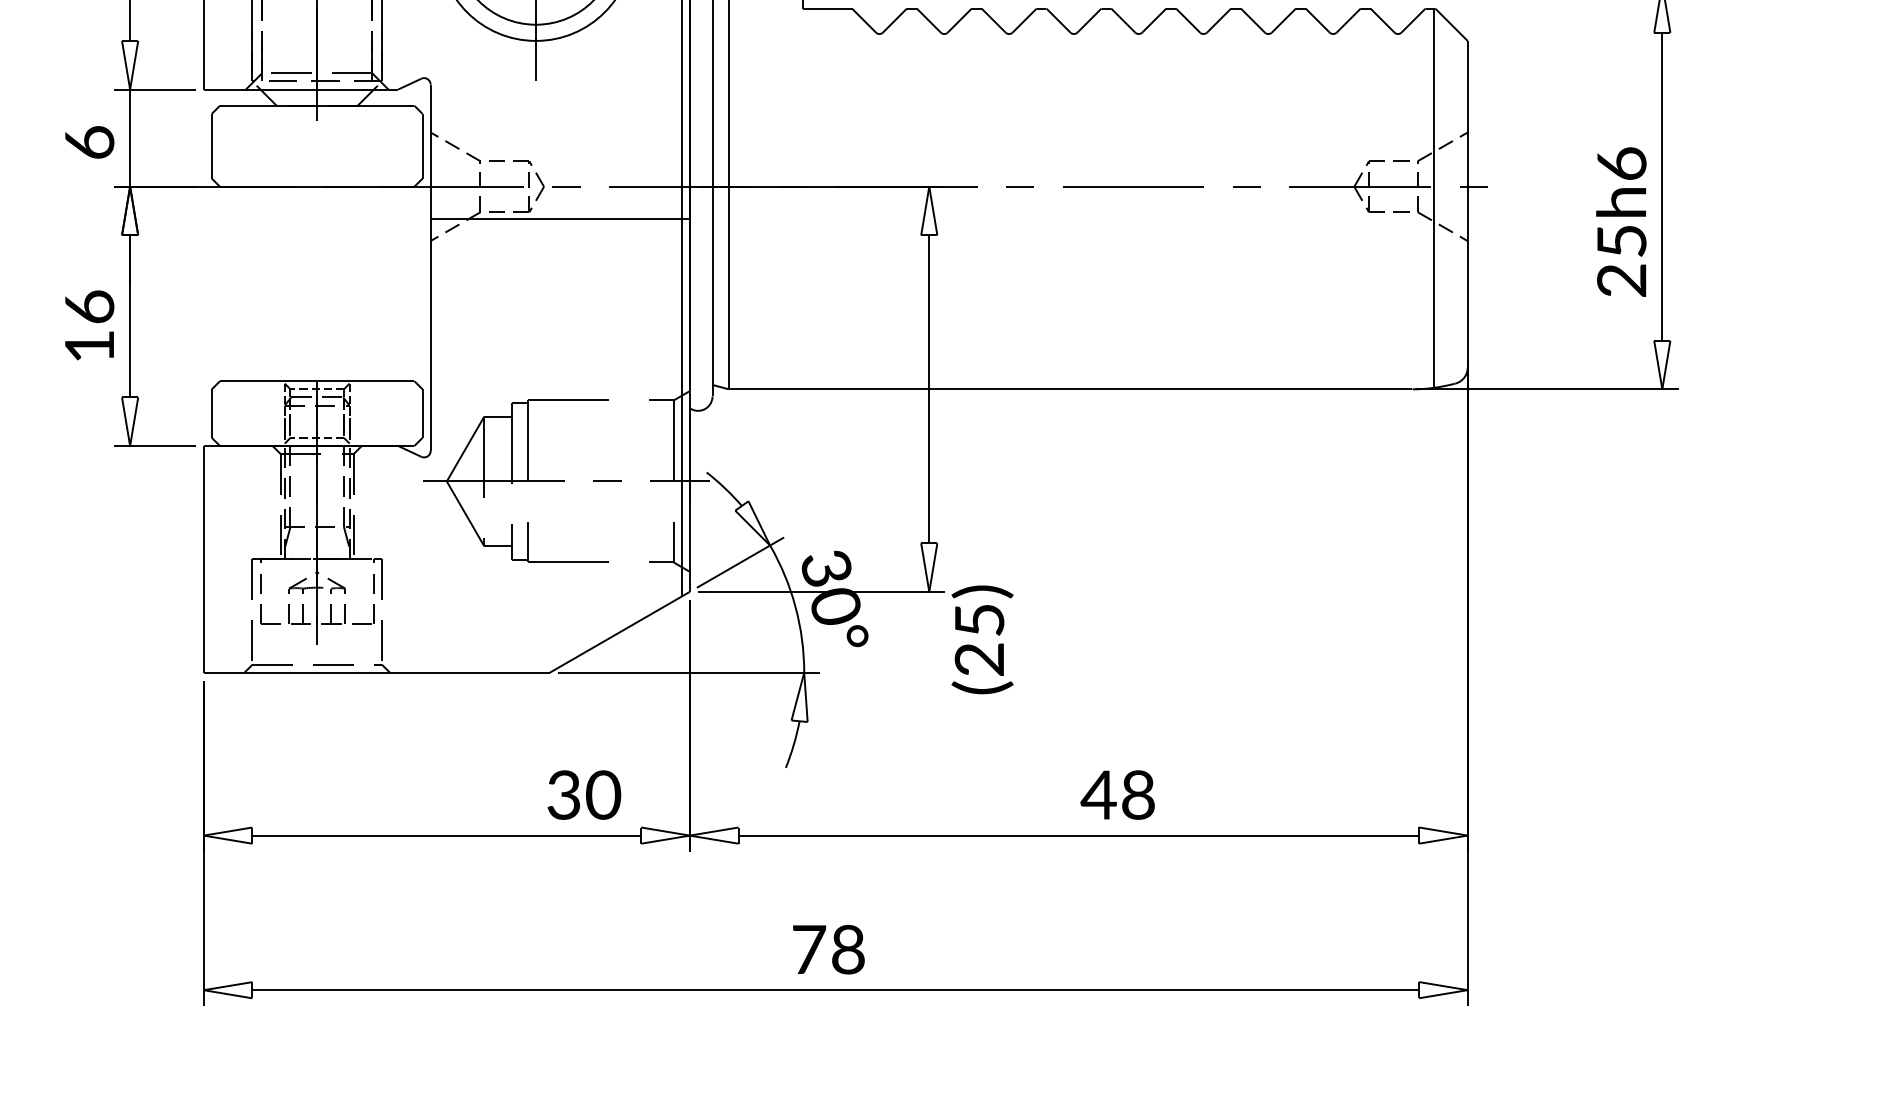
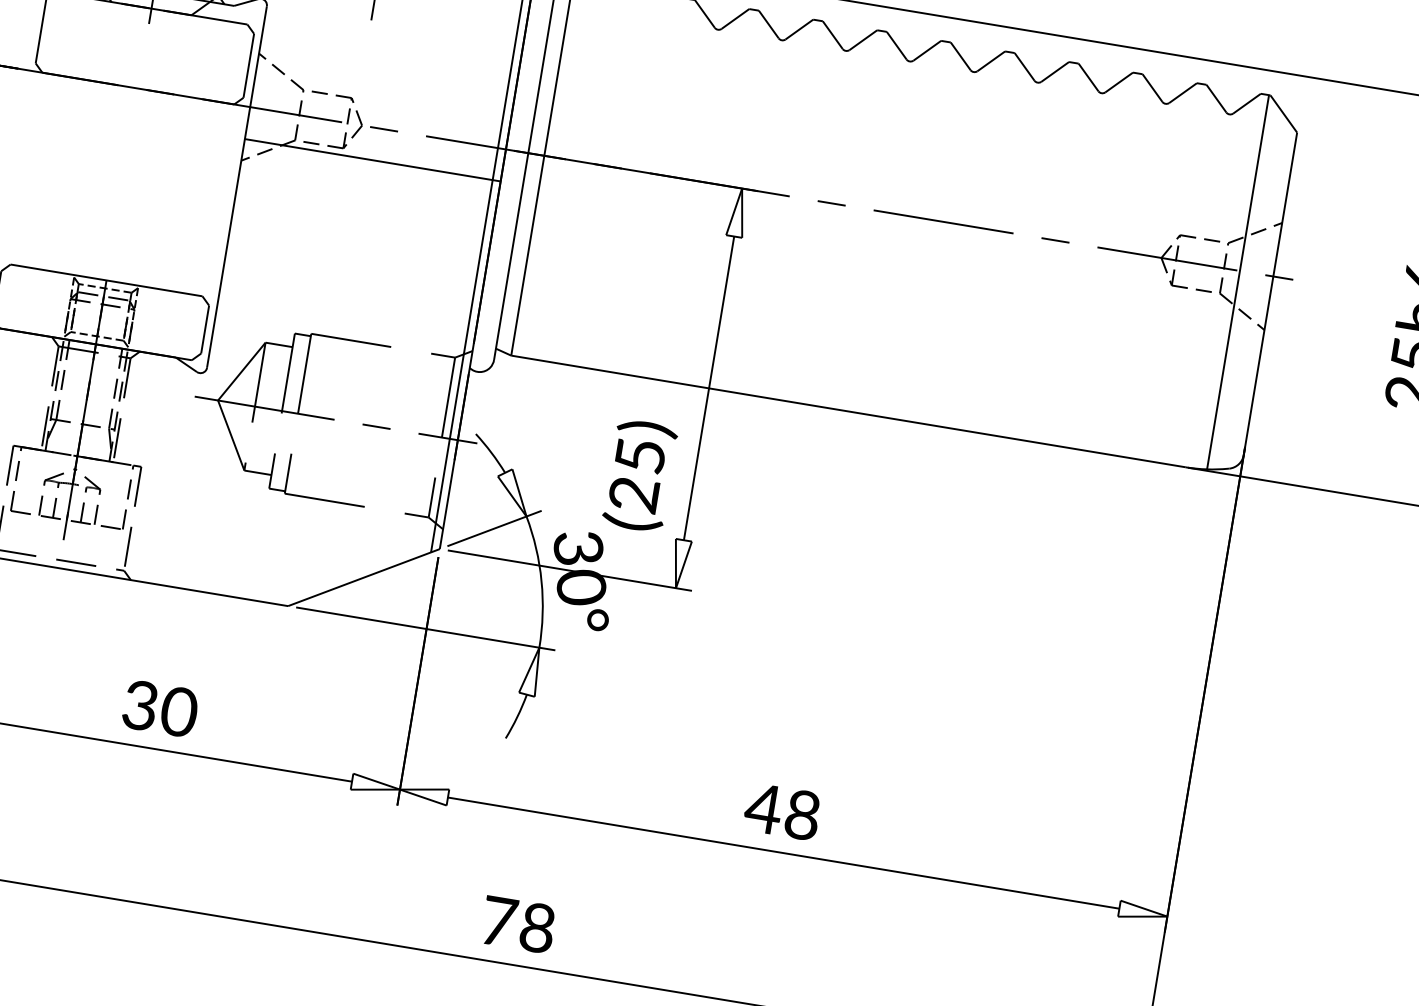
text: (982, 639) -> (640, 475), moved
text: (584, 794) -> (160, 708), moved
text: (1117, 794) -> (782, 811), moved

